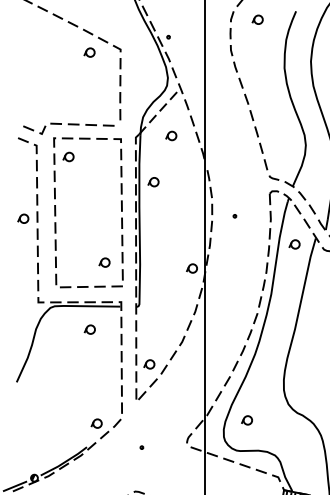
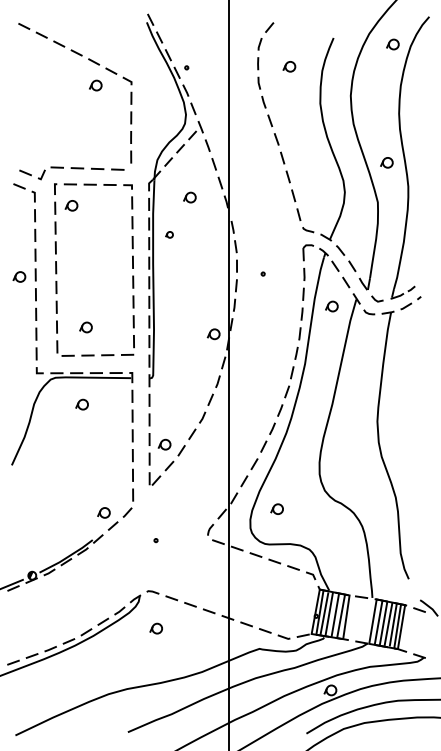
part: (257, 19) -> (289, 66), moved
part: (170, 135) -> (189, 197), moved
part: (153, 181) -> (169, 234), size x0.6
part: (104, 262) -> (85, 327), moved
part: (89, 329) -> (81, 404), moved

